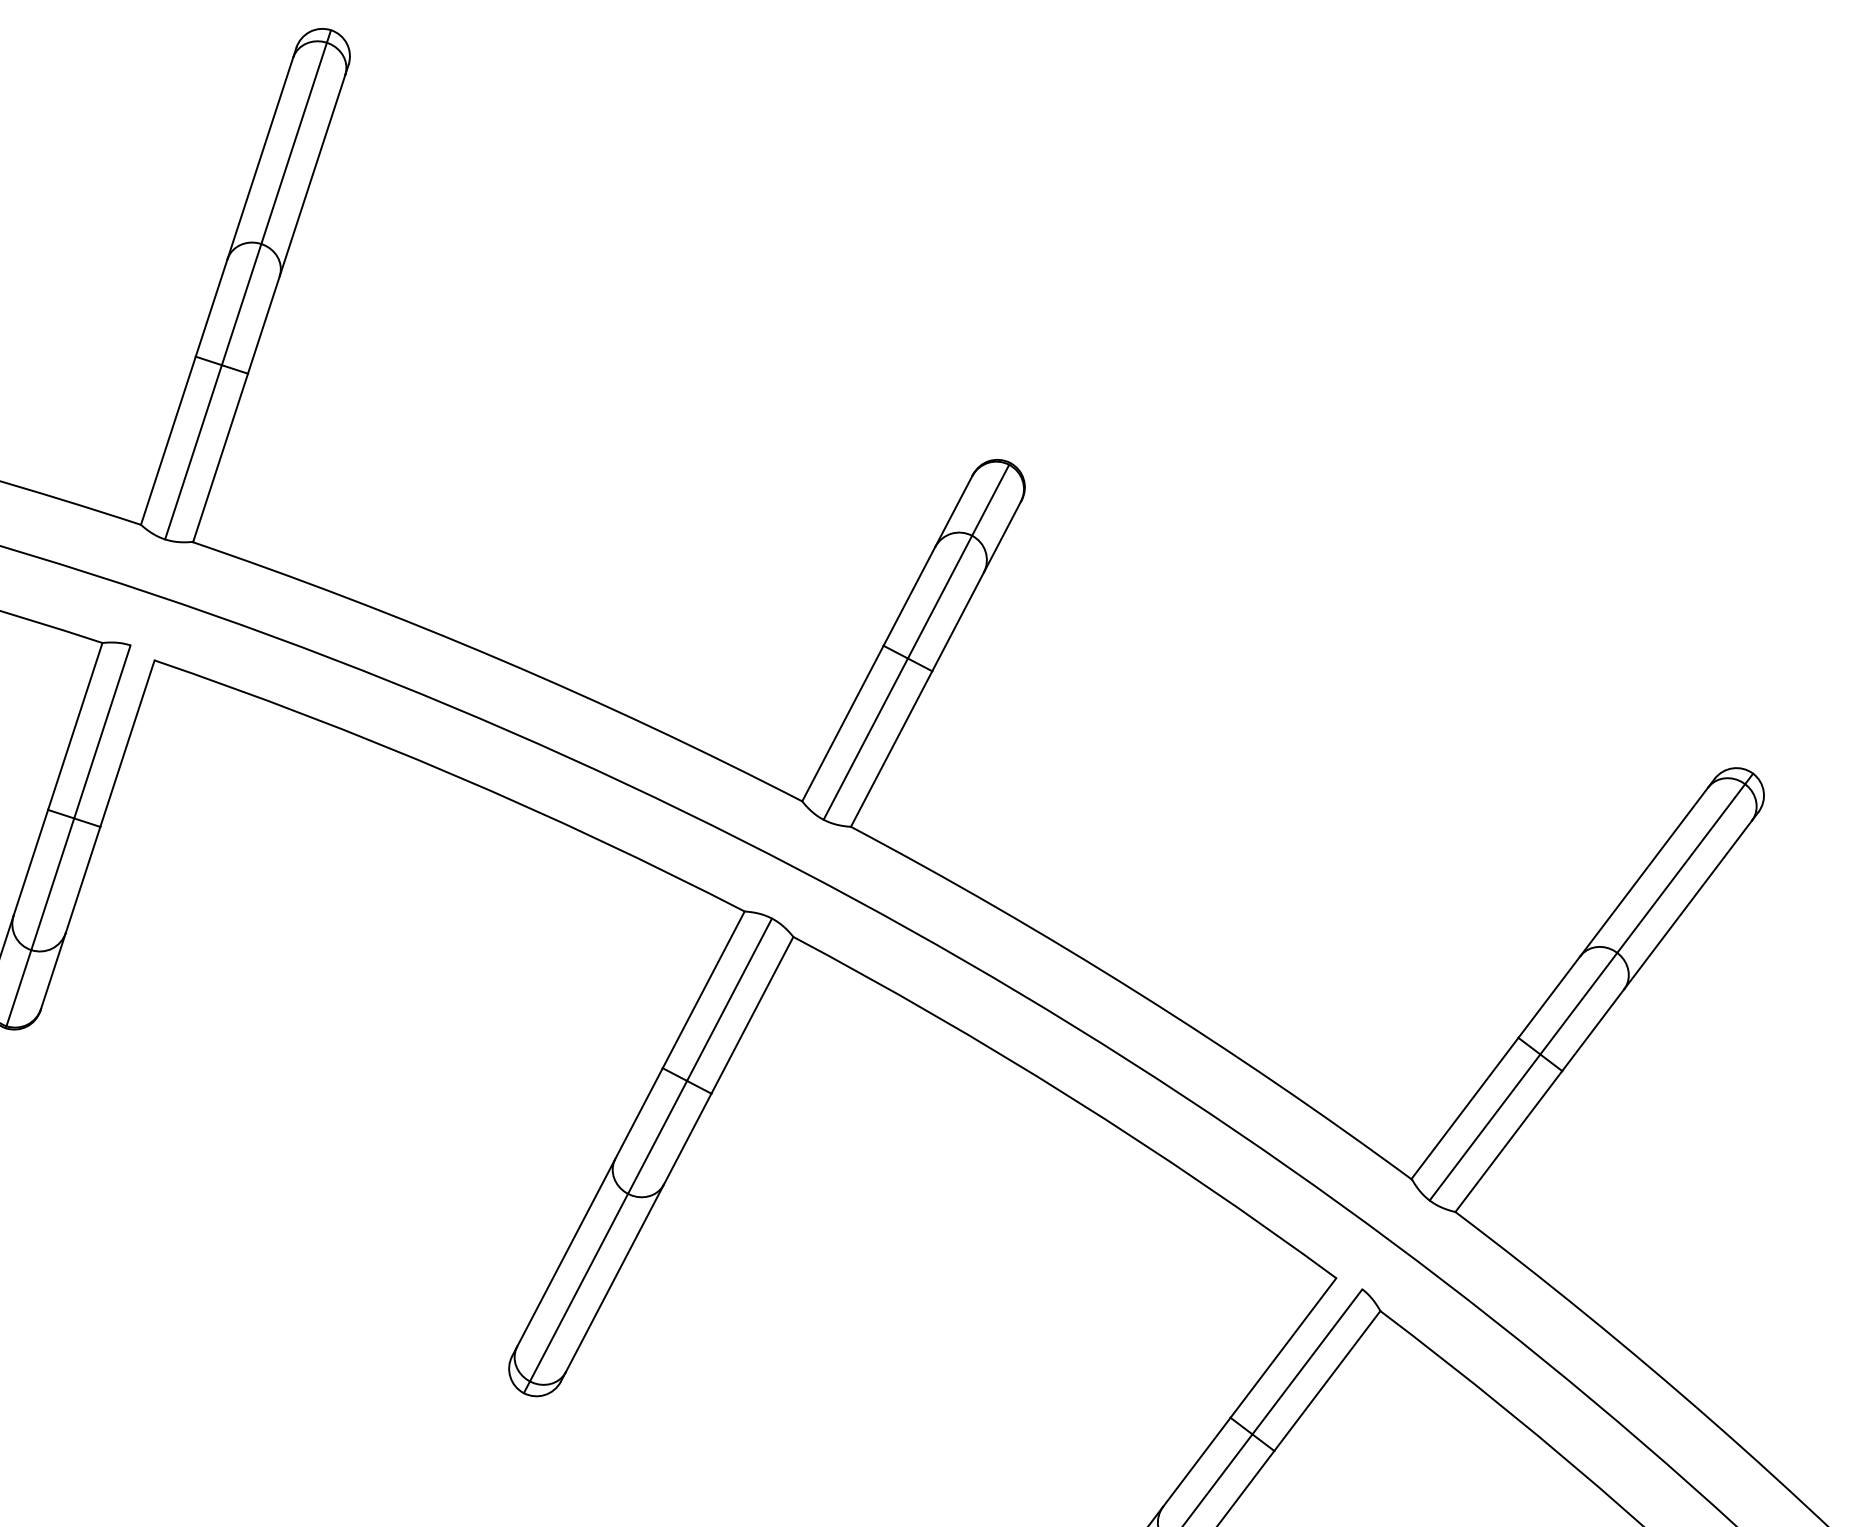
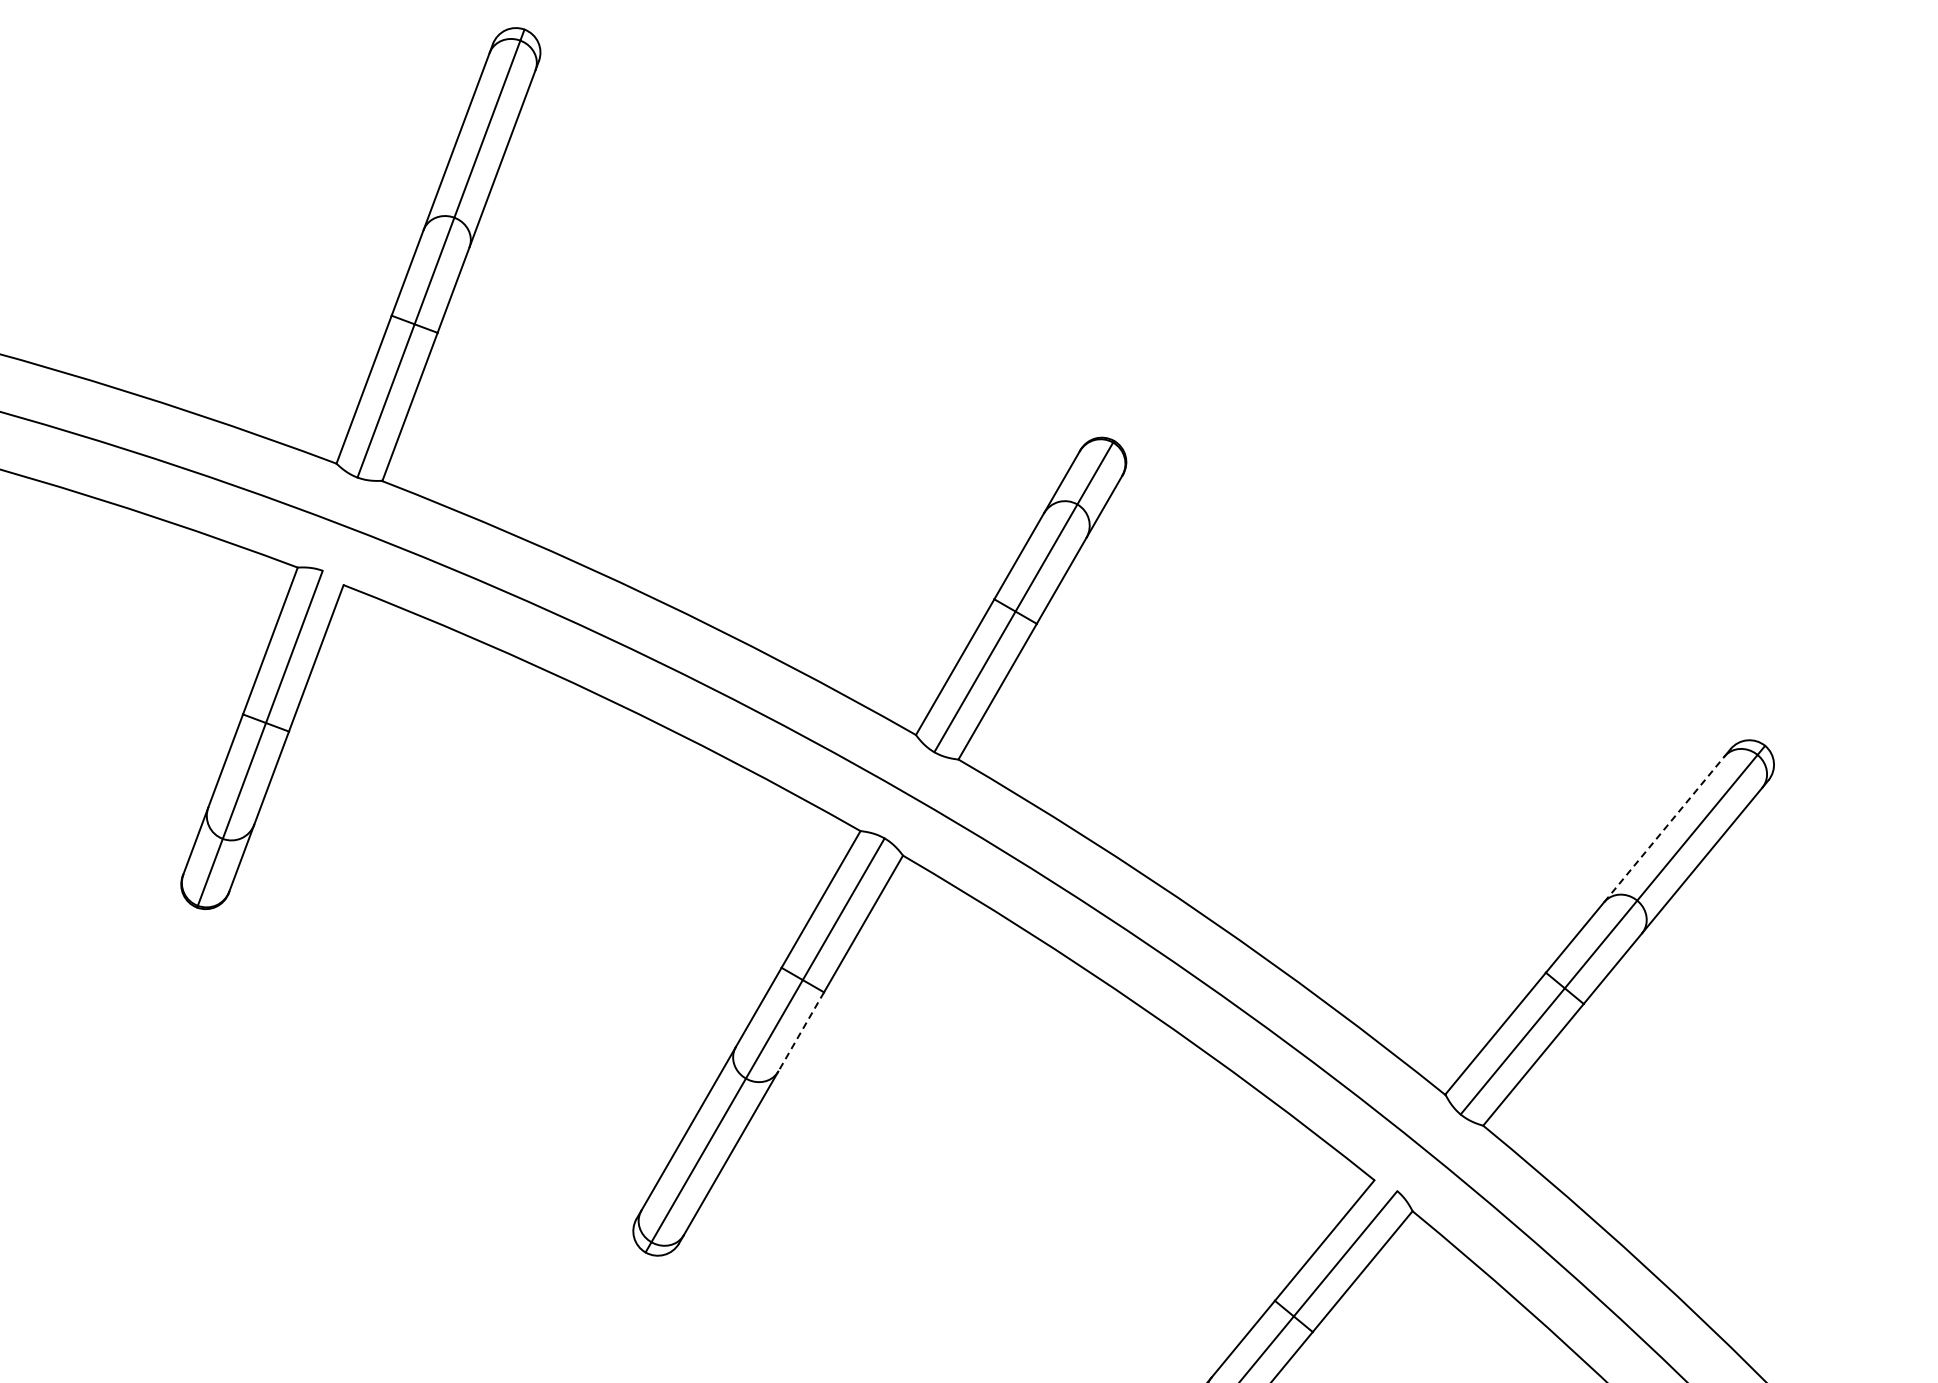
line: (1644, 870) -> (1664, 828), solid -> dashed
line: (688, 1138) -> (801, 1031), solid -> dashed

